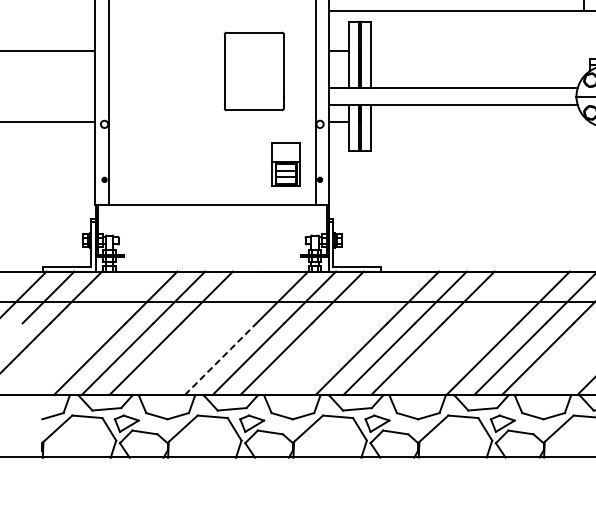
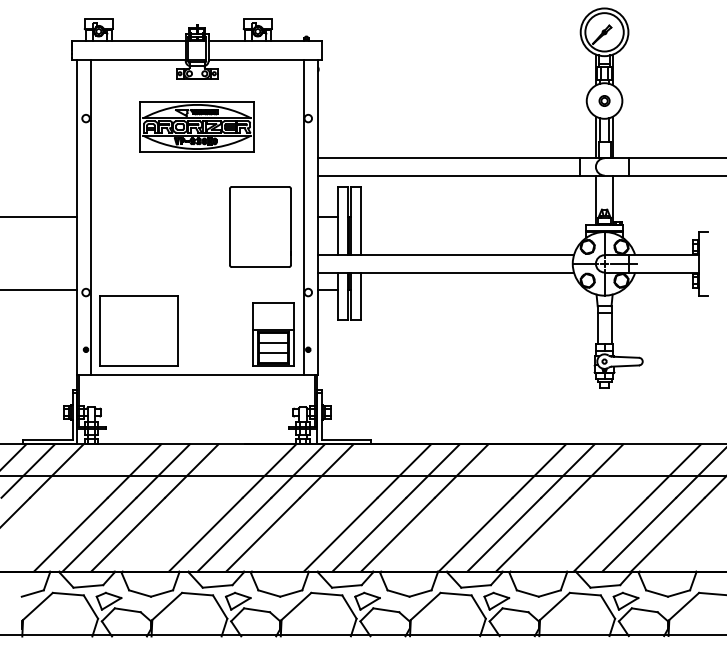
part: (254, 70) -> (260, 226), moved
part: (155, 161) -> (138, 330), added
part: (286, 165) -> (273, 334), size x1.43
line: (221, 358) -> (206, 534), dashed -> solid

